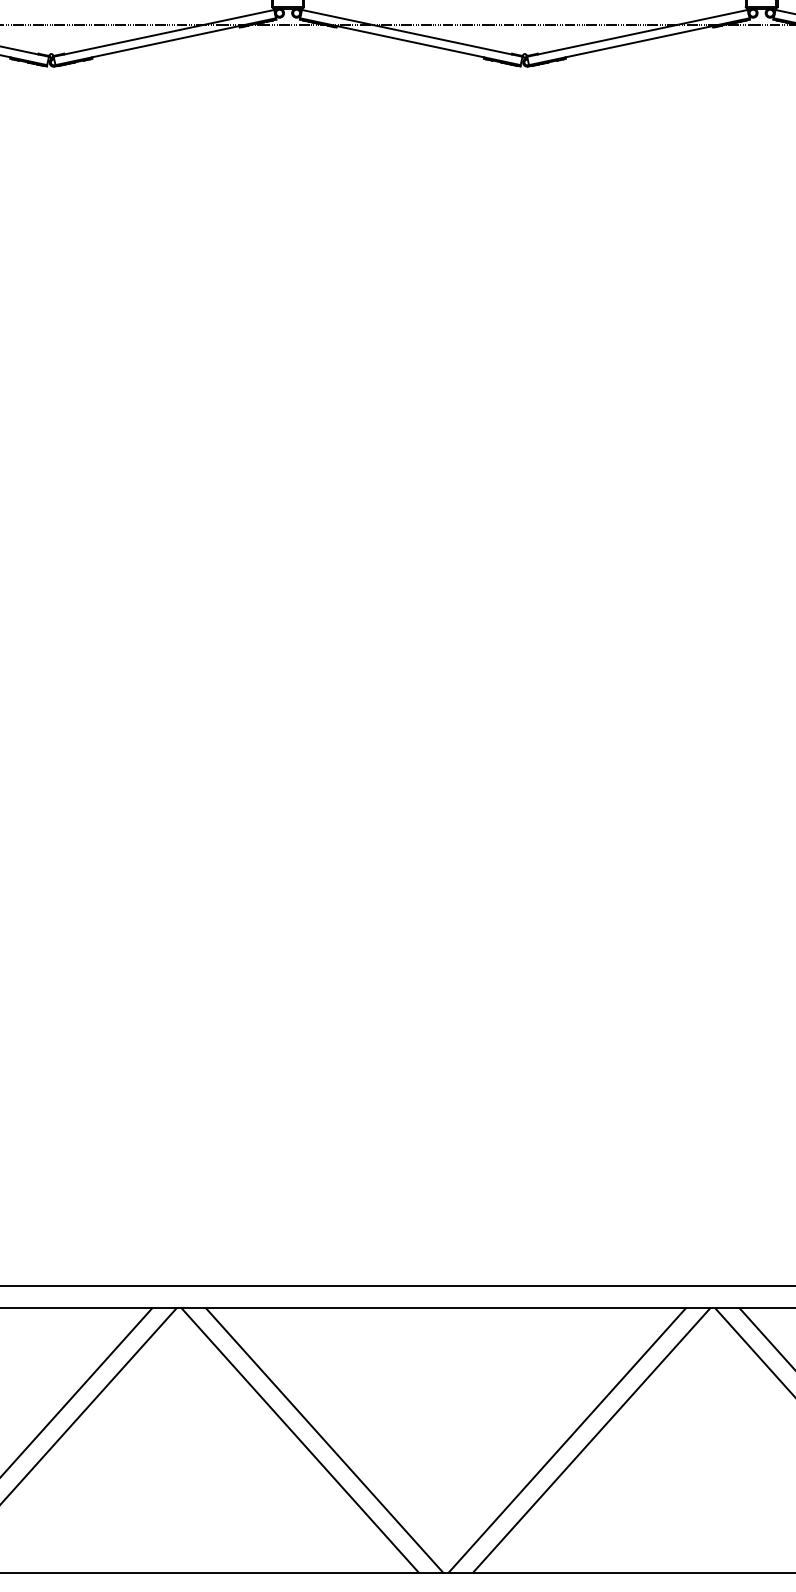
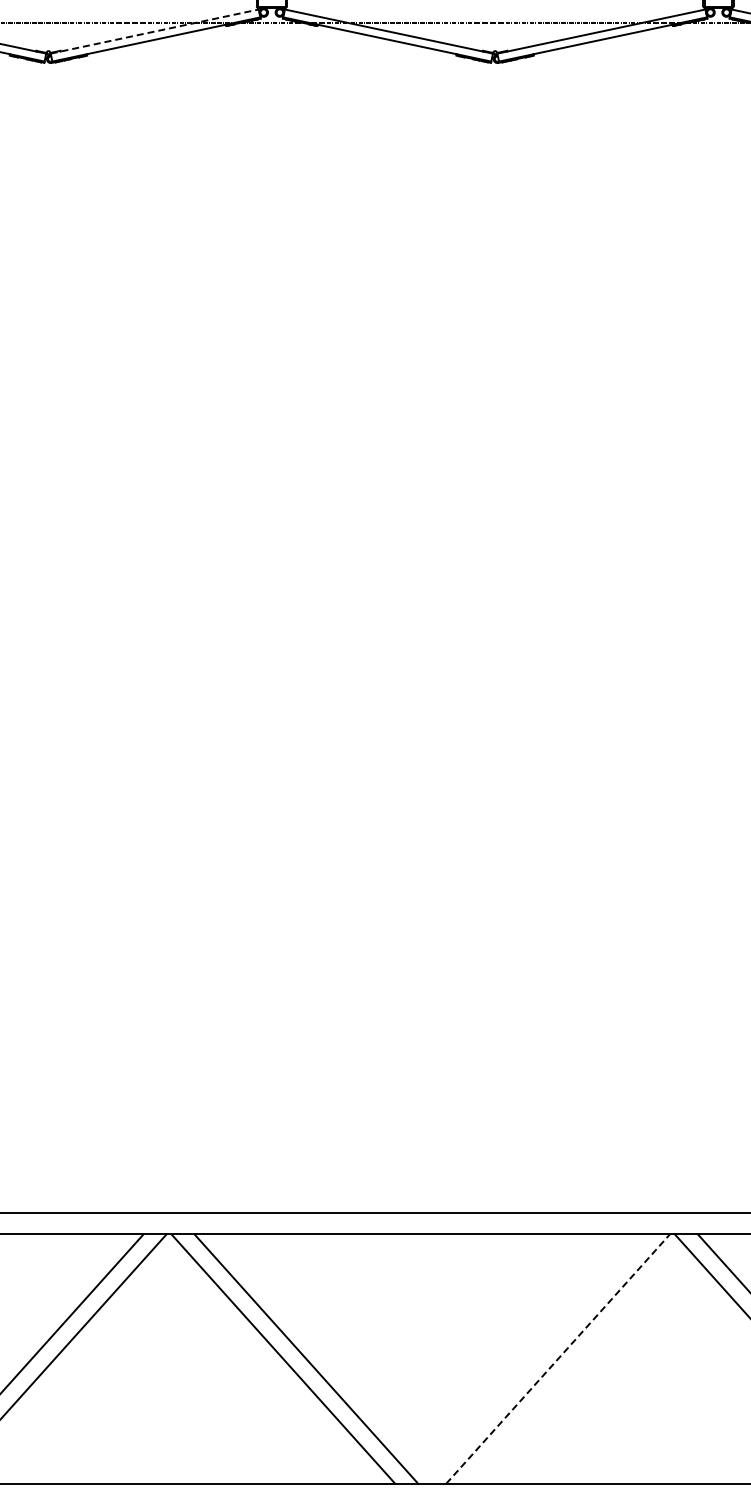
line: (164, 33) -> (155, 31), solid -> dashed
line: (566, 1440) -> (534, 1358), removed
line: (591, 1440) -> (558, 1358), solid -> dashed

